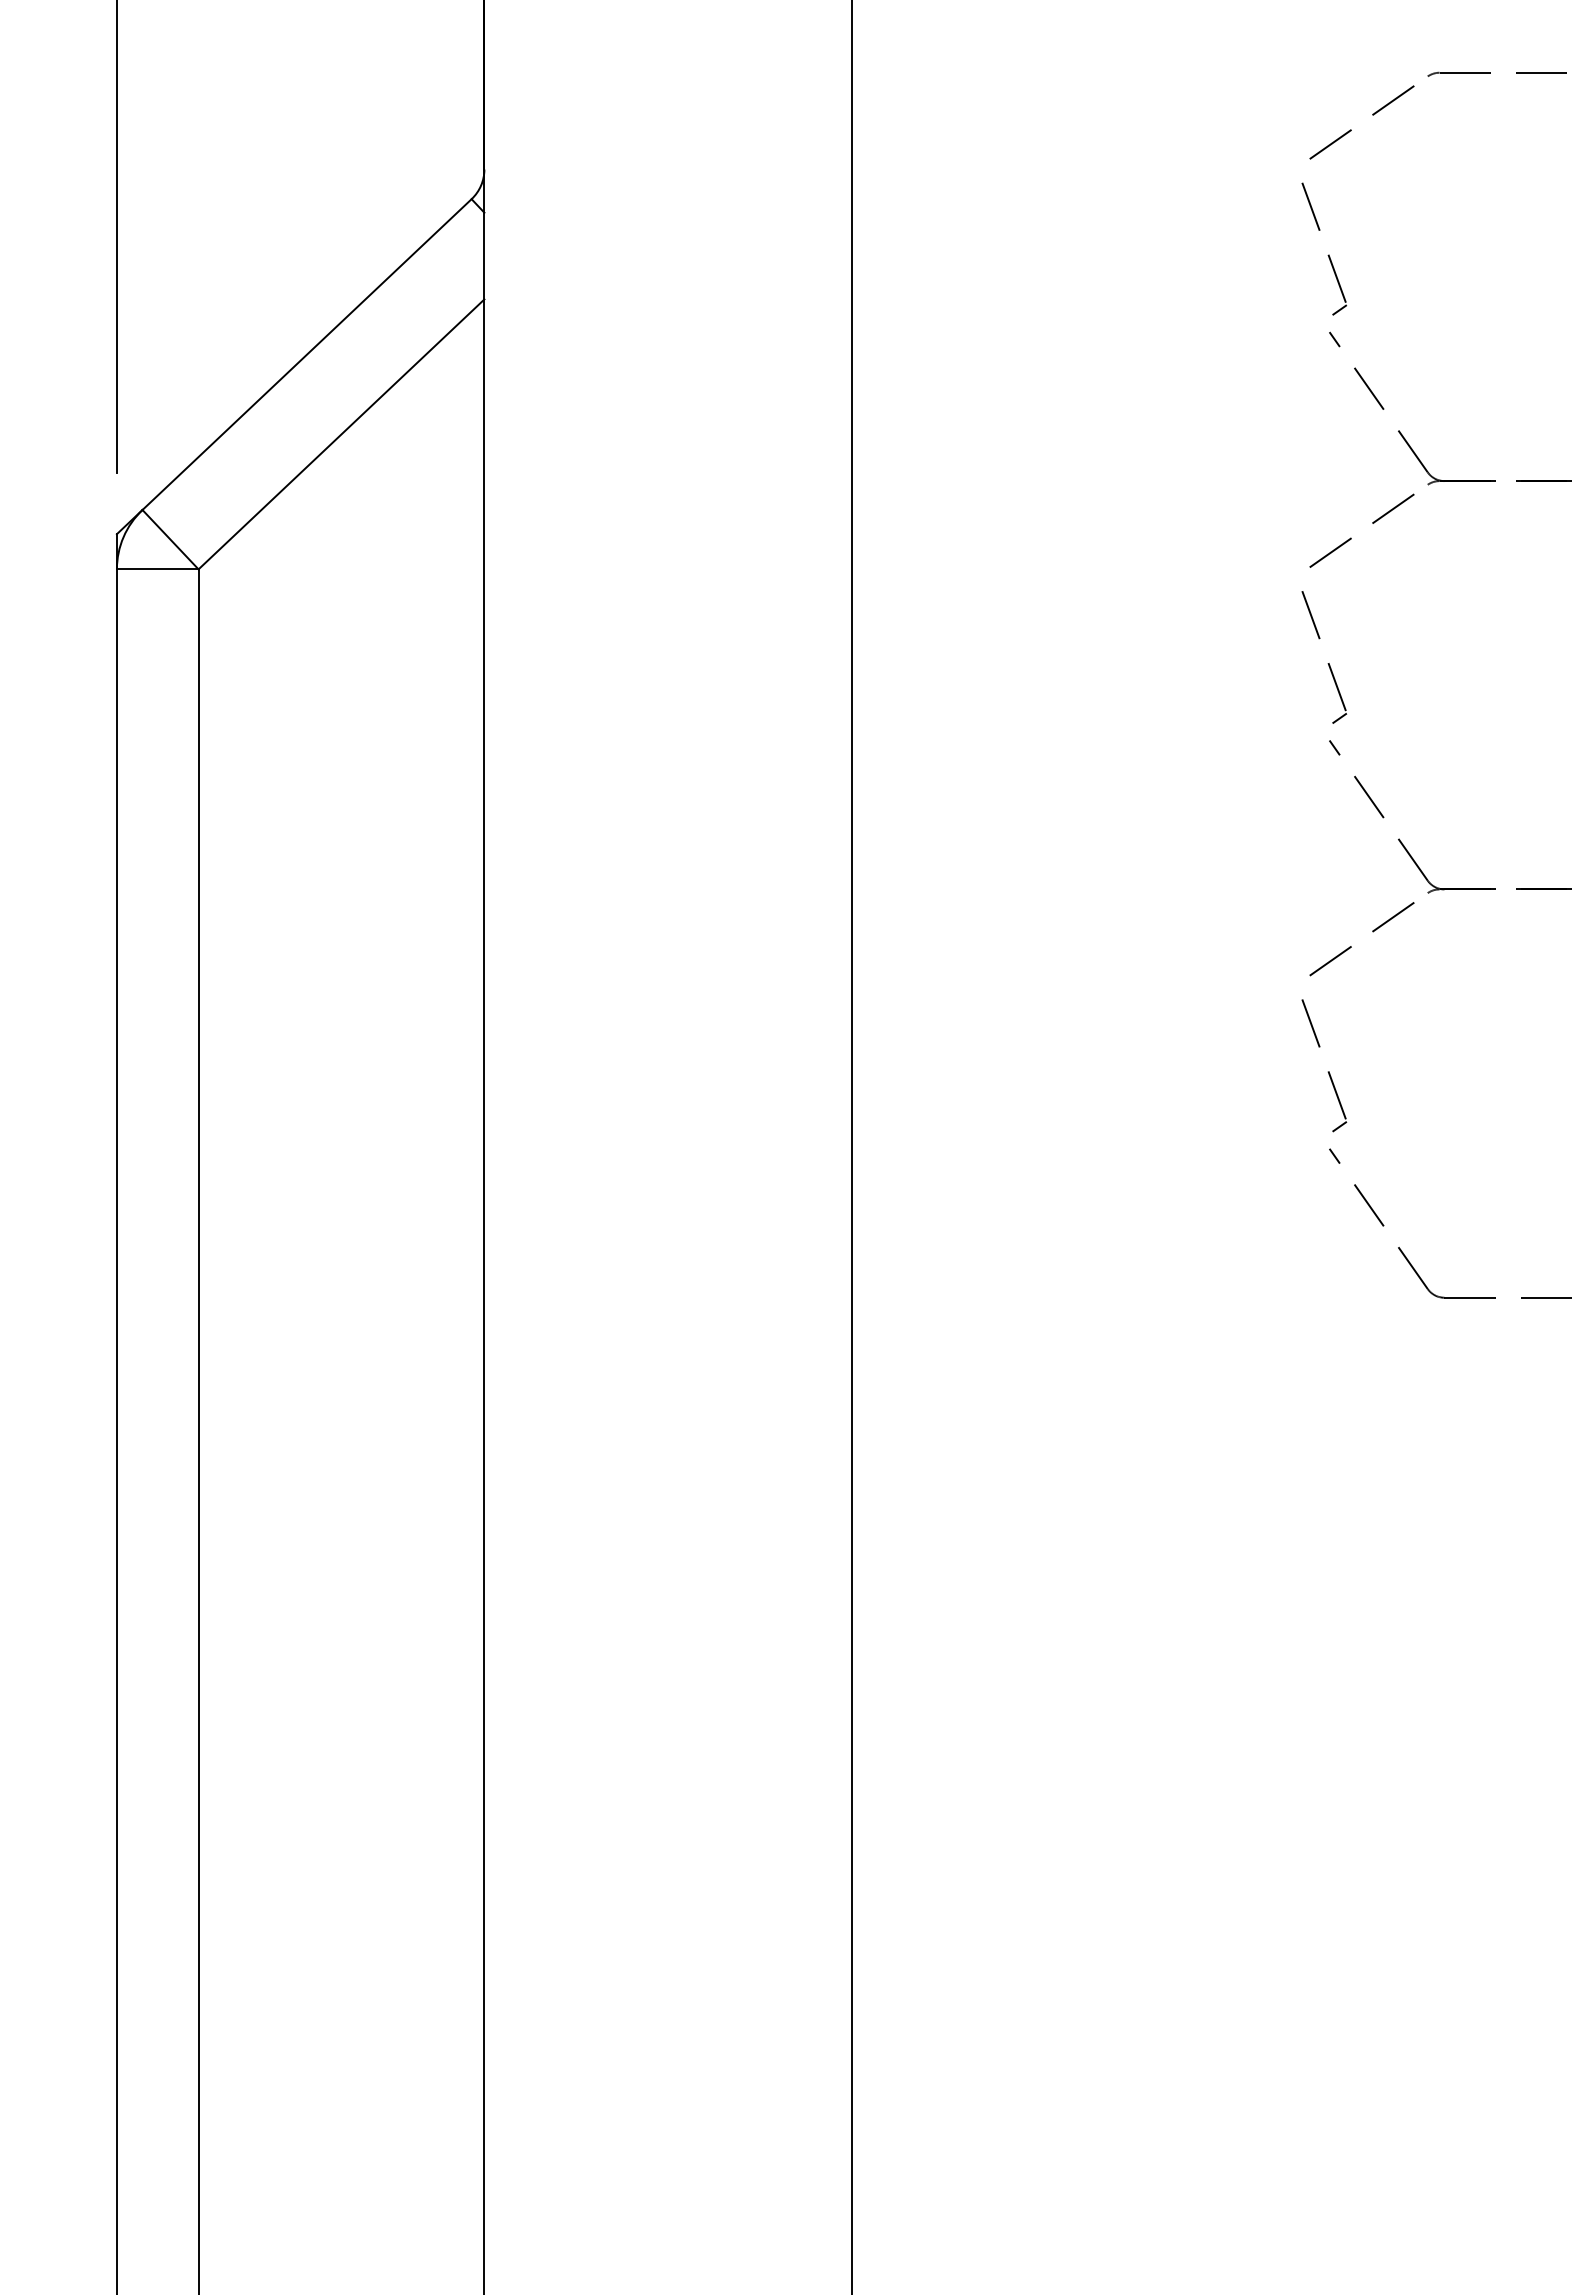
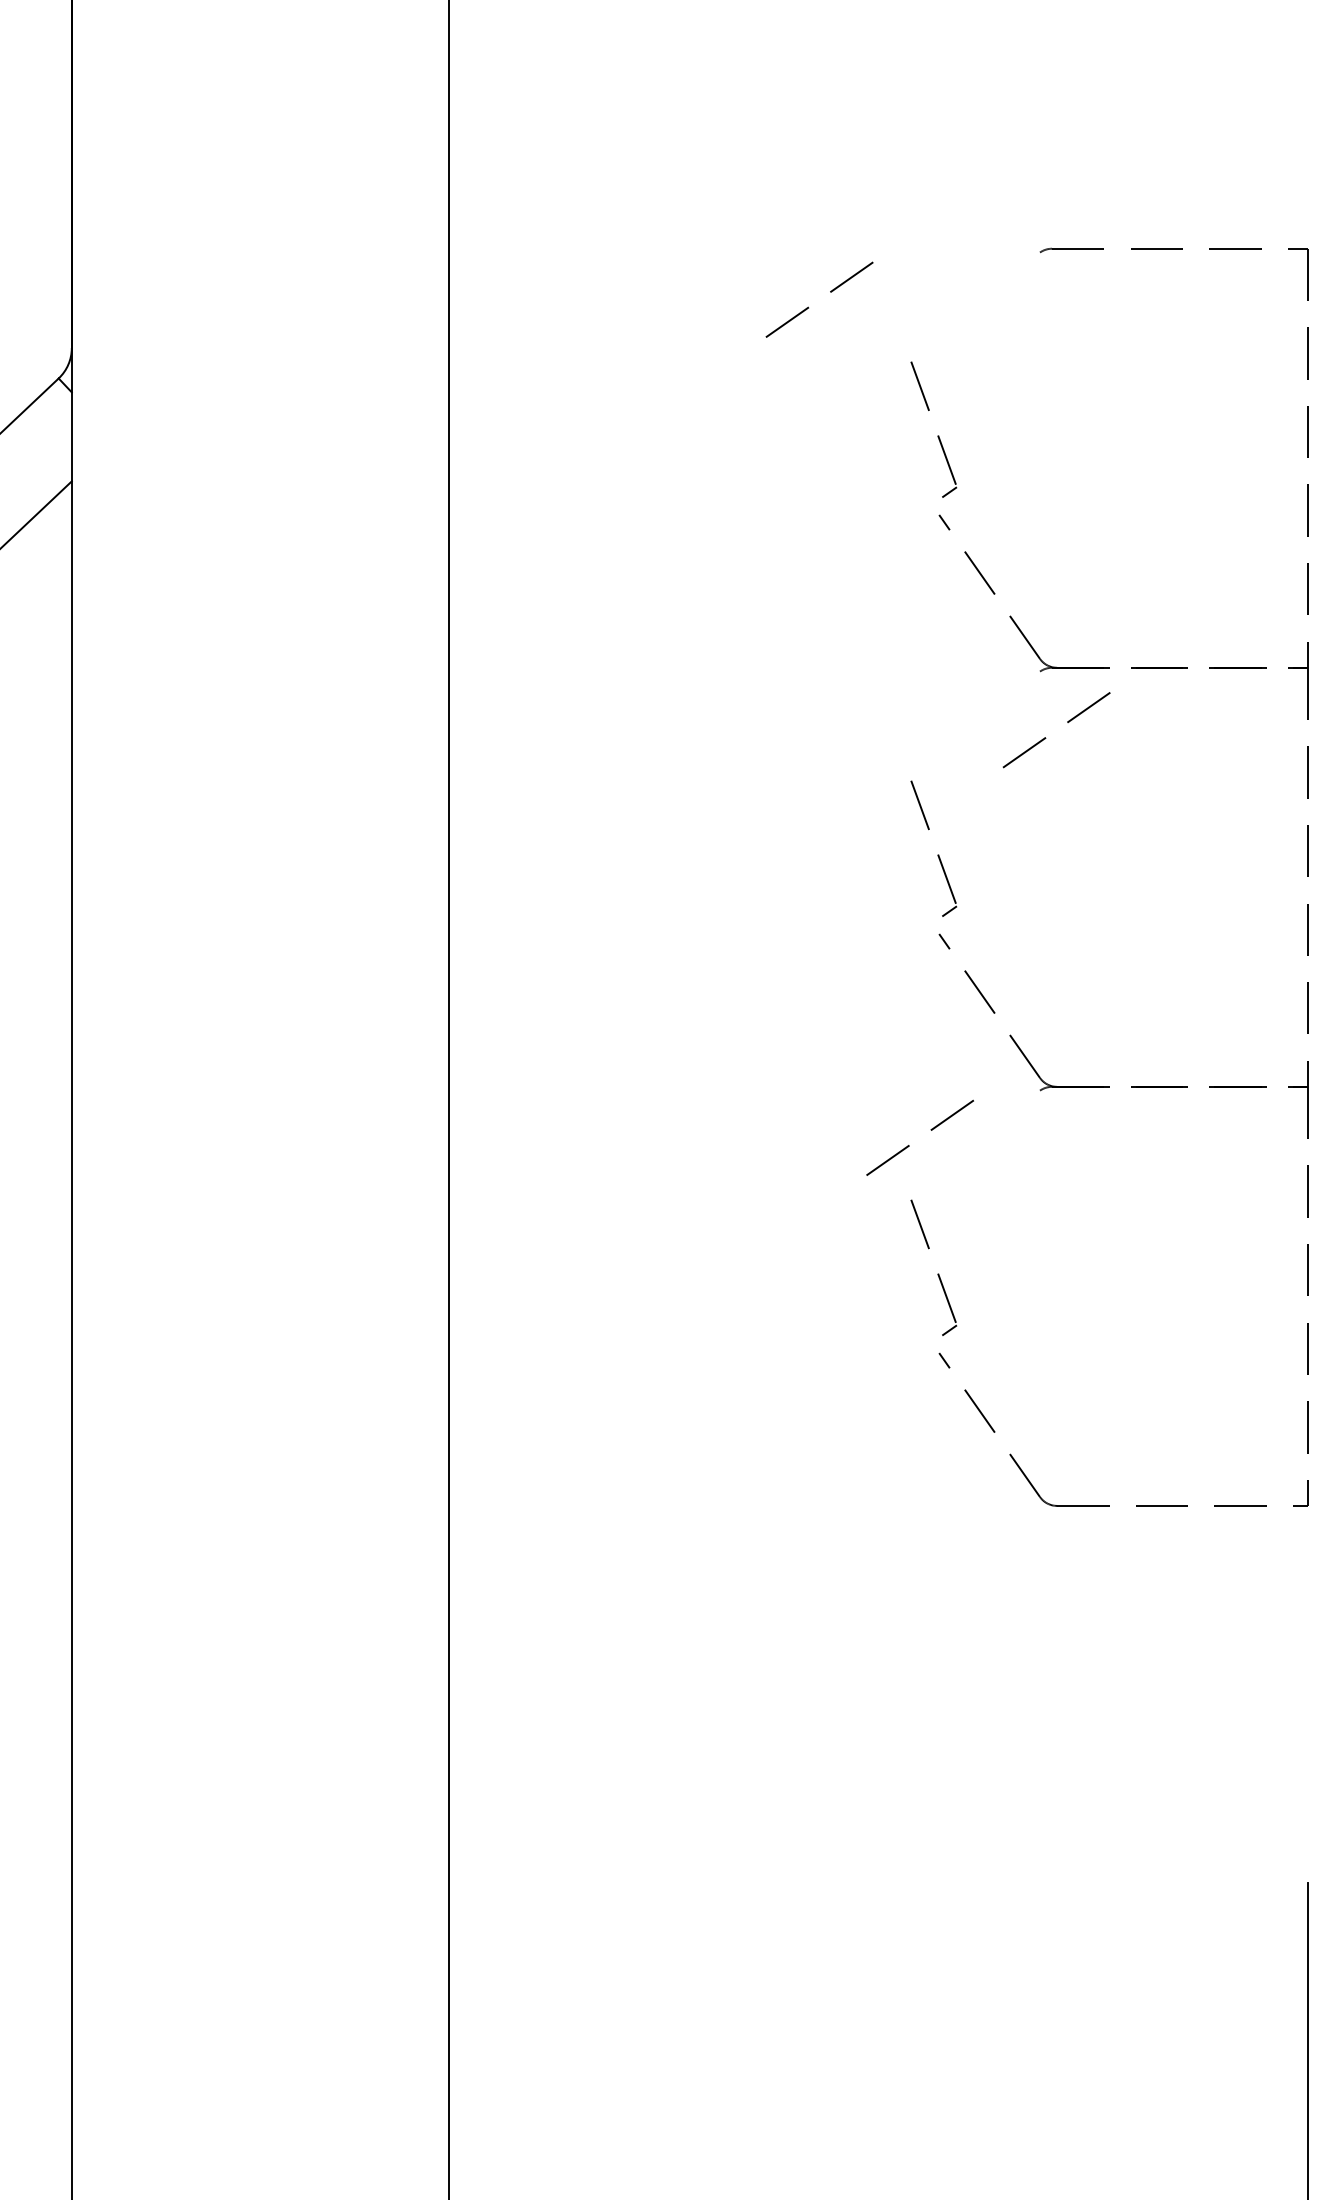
line: (1351, 129) -> (808, 306), moved
line: (1351, 537) -> (1045, 736), moved
line: (1351, 946) -> (909, 1145), moved

